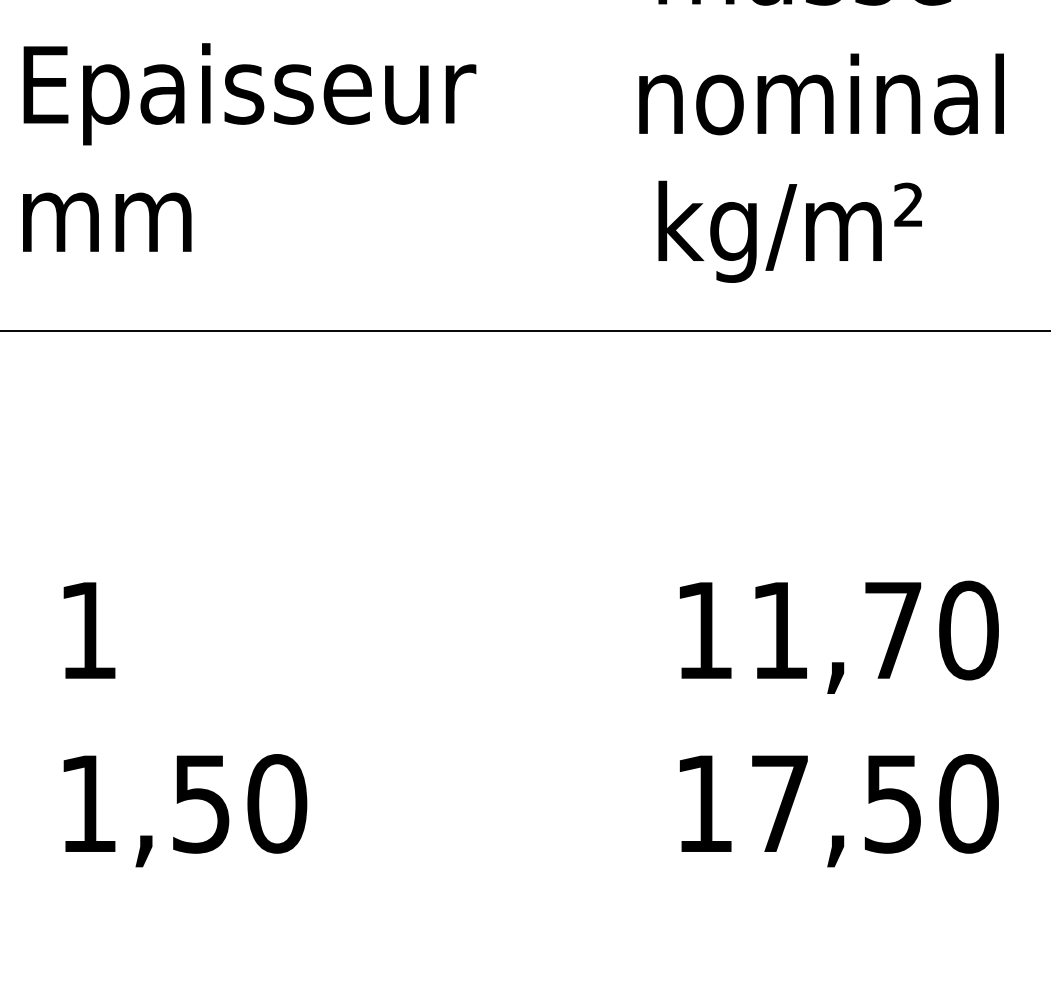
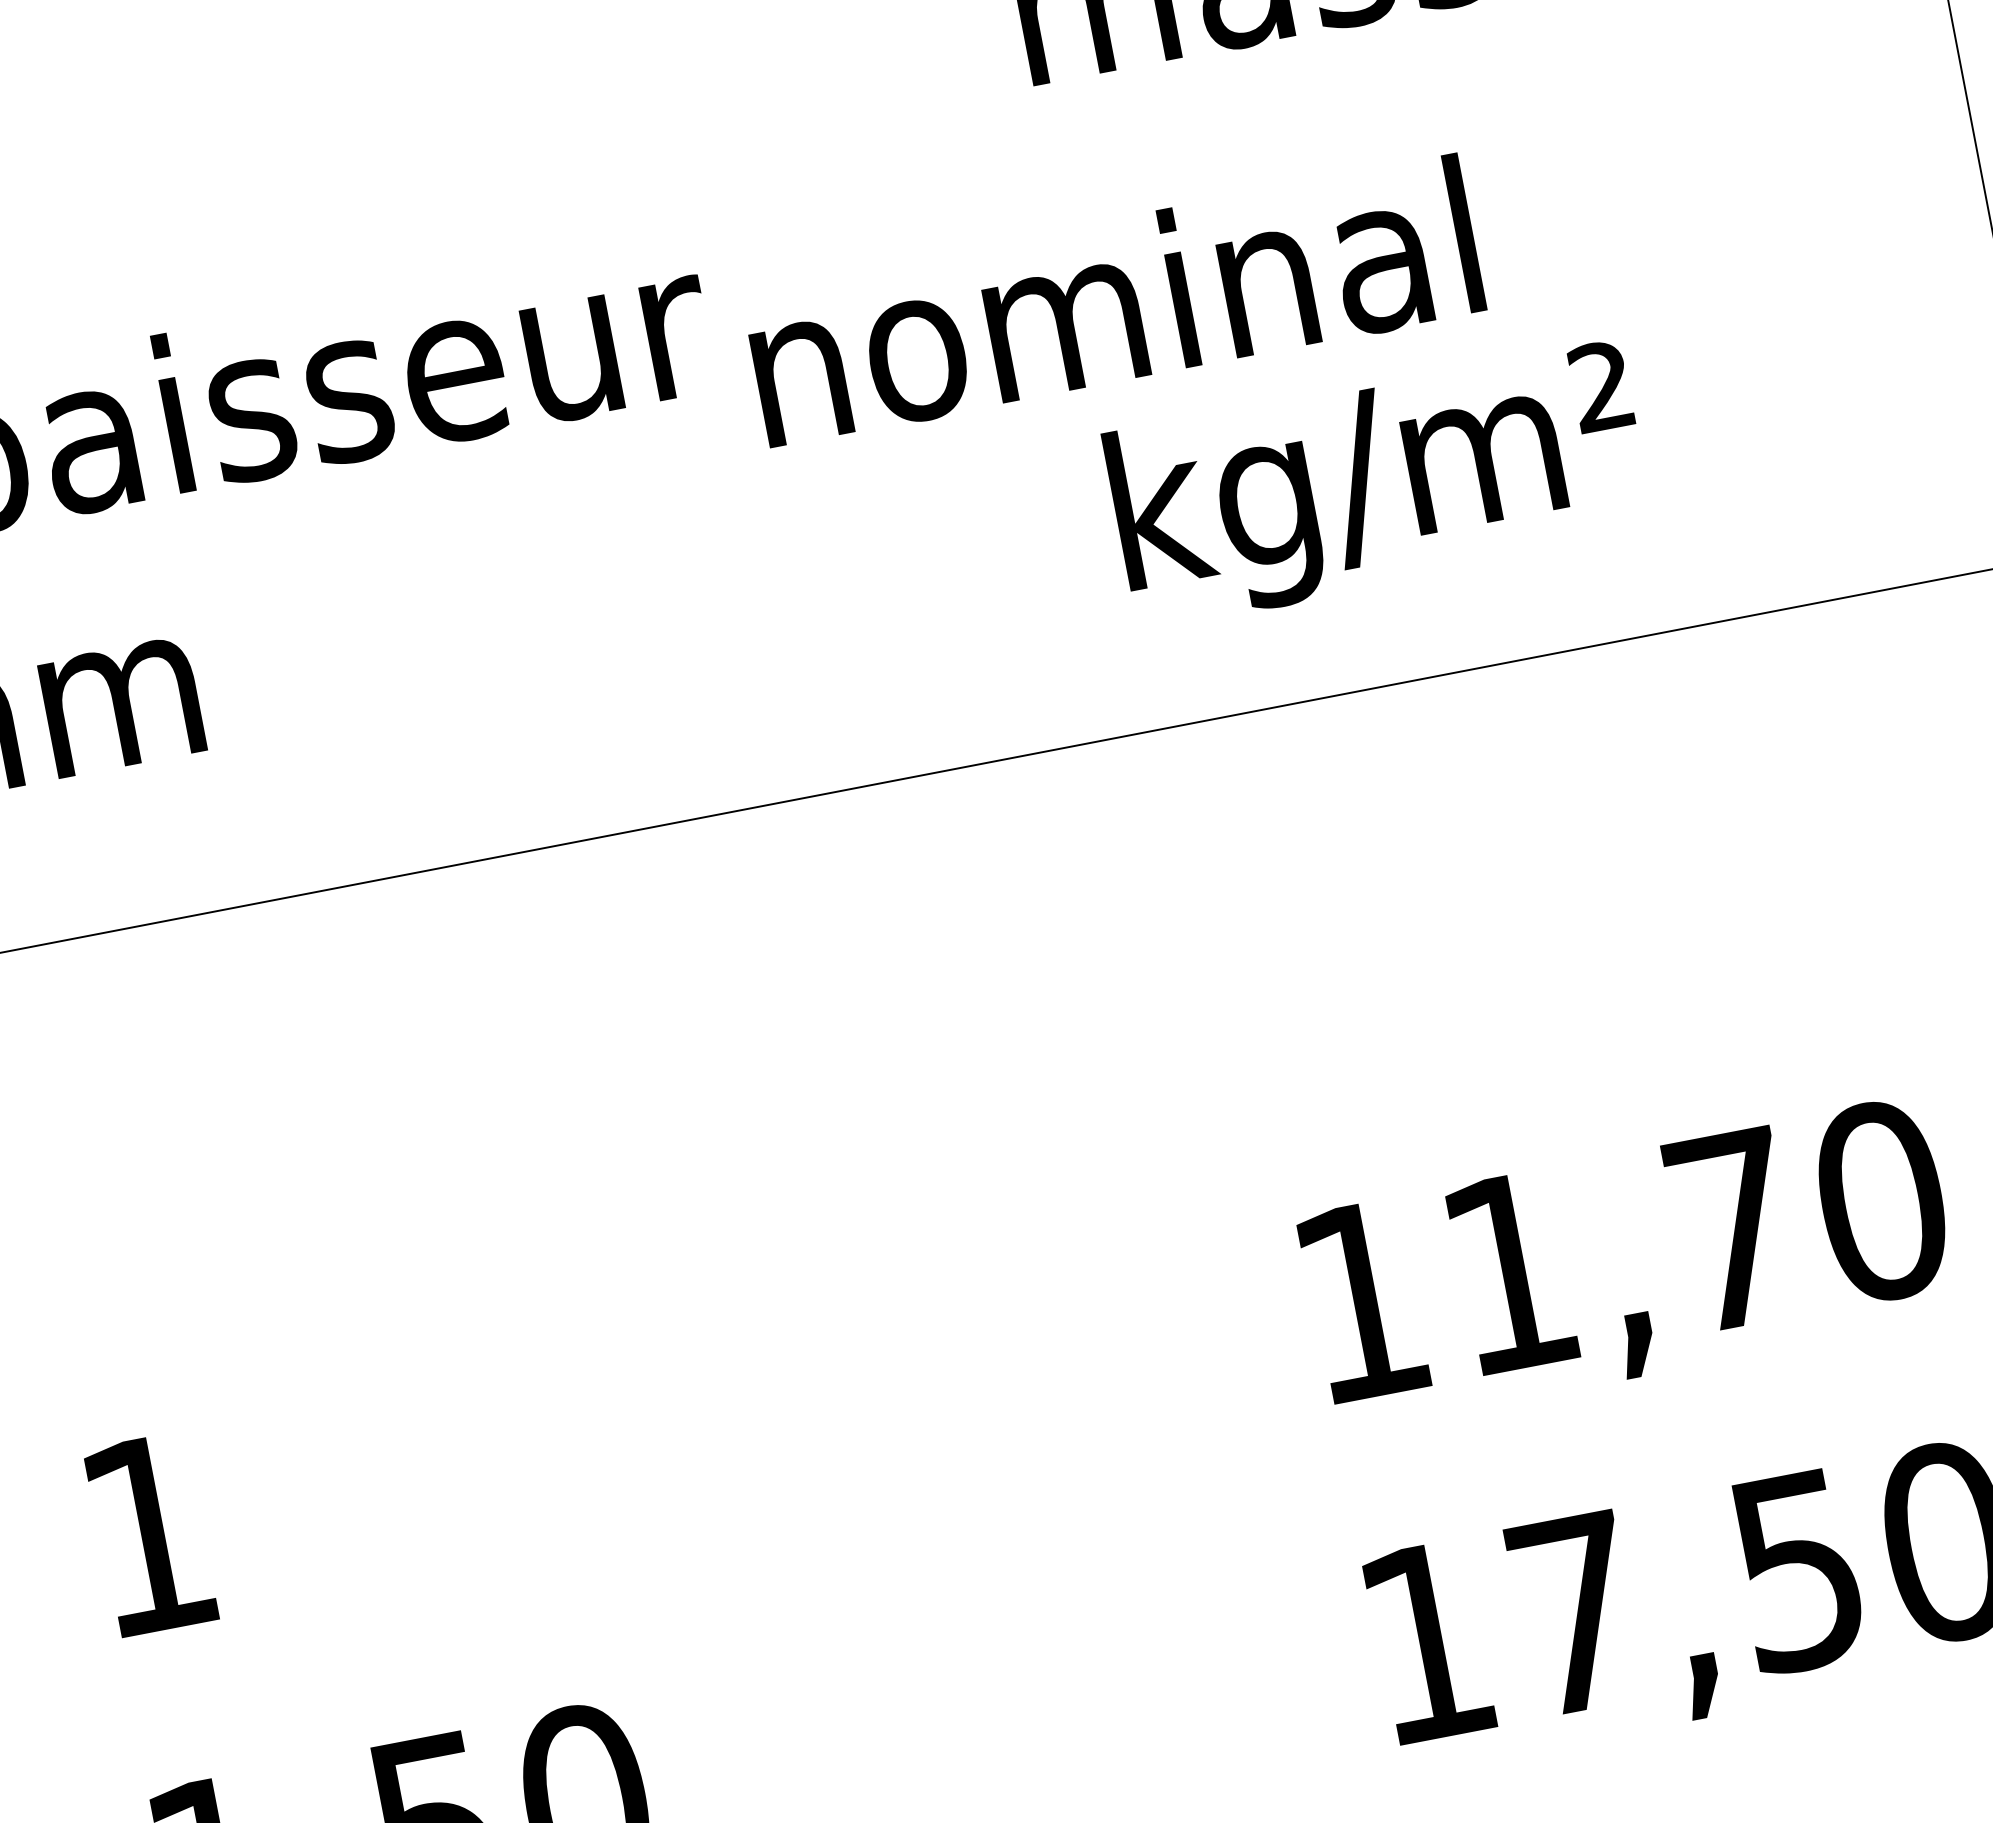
text: (821, 94) -> (1113, 301), moved

